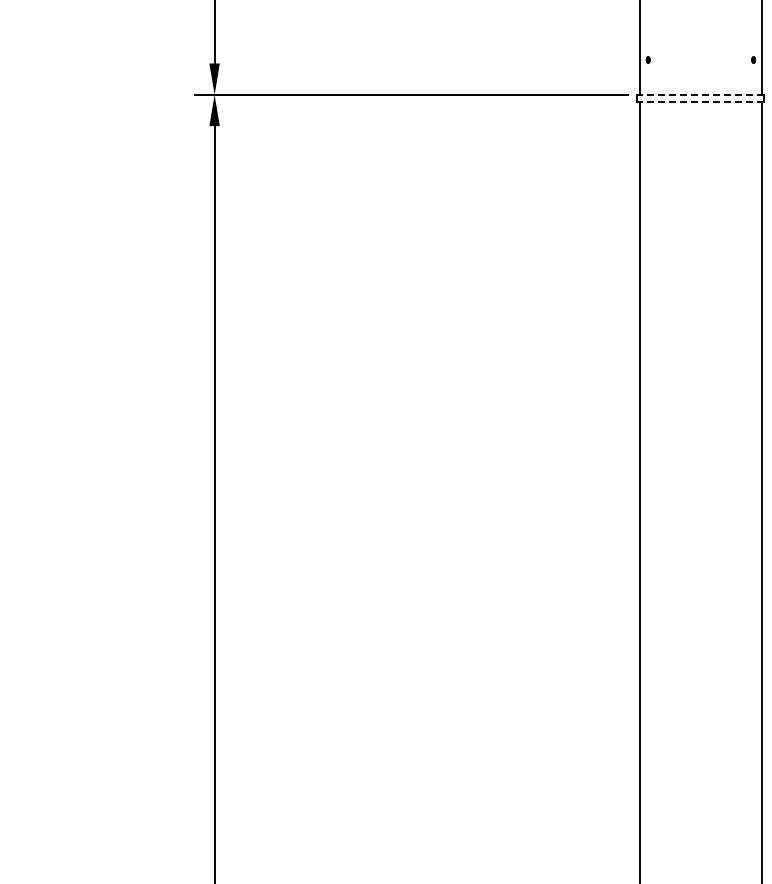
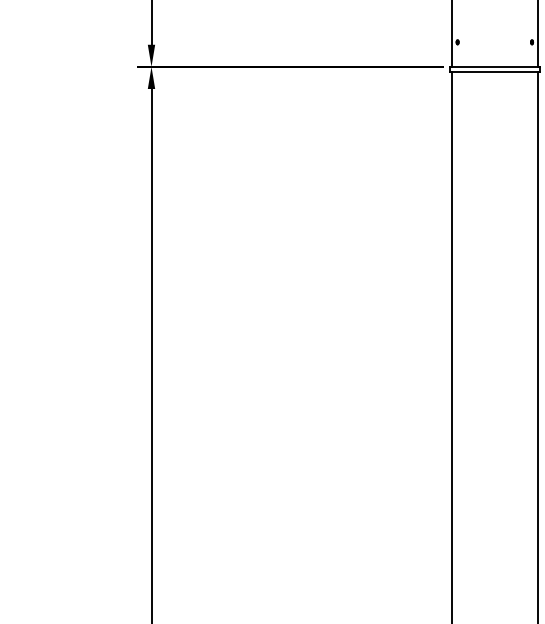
line: (700, 94) -> (494, 66), dashed -> solid
line: (700, 101) -> (494, 71), dashed -> solid

